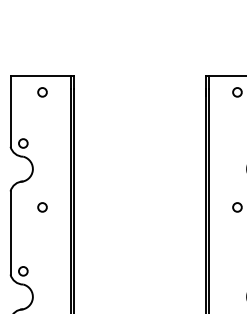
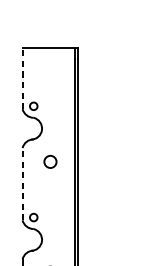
circle: (42, 92) -> (50, 61), removed
line: (10, 111) -> (22, 78), solid -> dashed
circle: (42, 207) -> (50, 162), size x1.6
line: (10, 233) -> (22, 184), solid -> dashed

